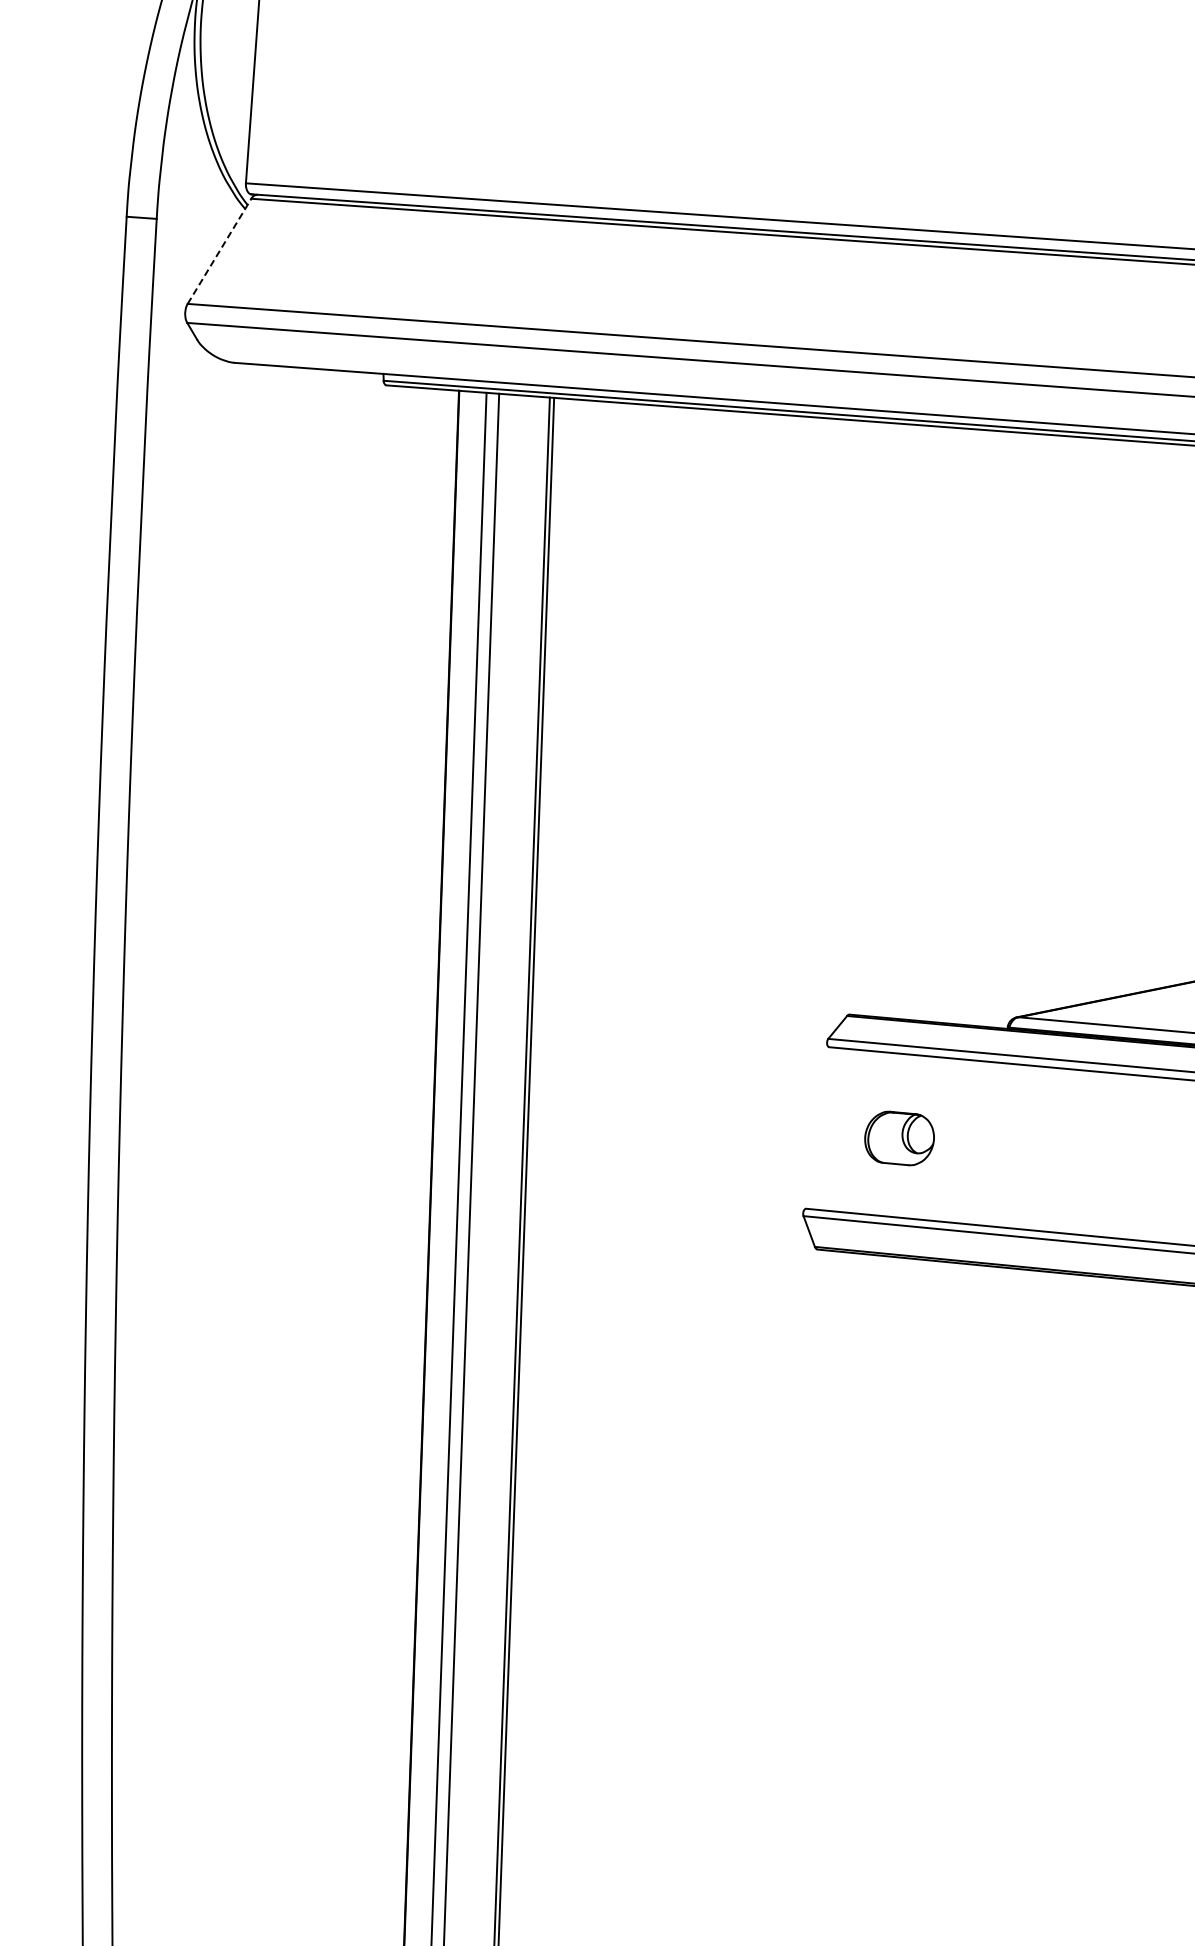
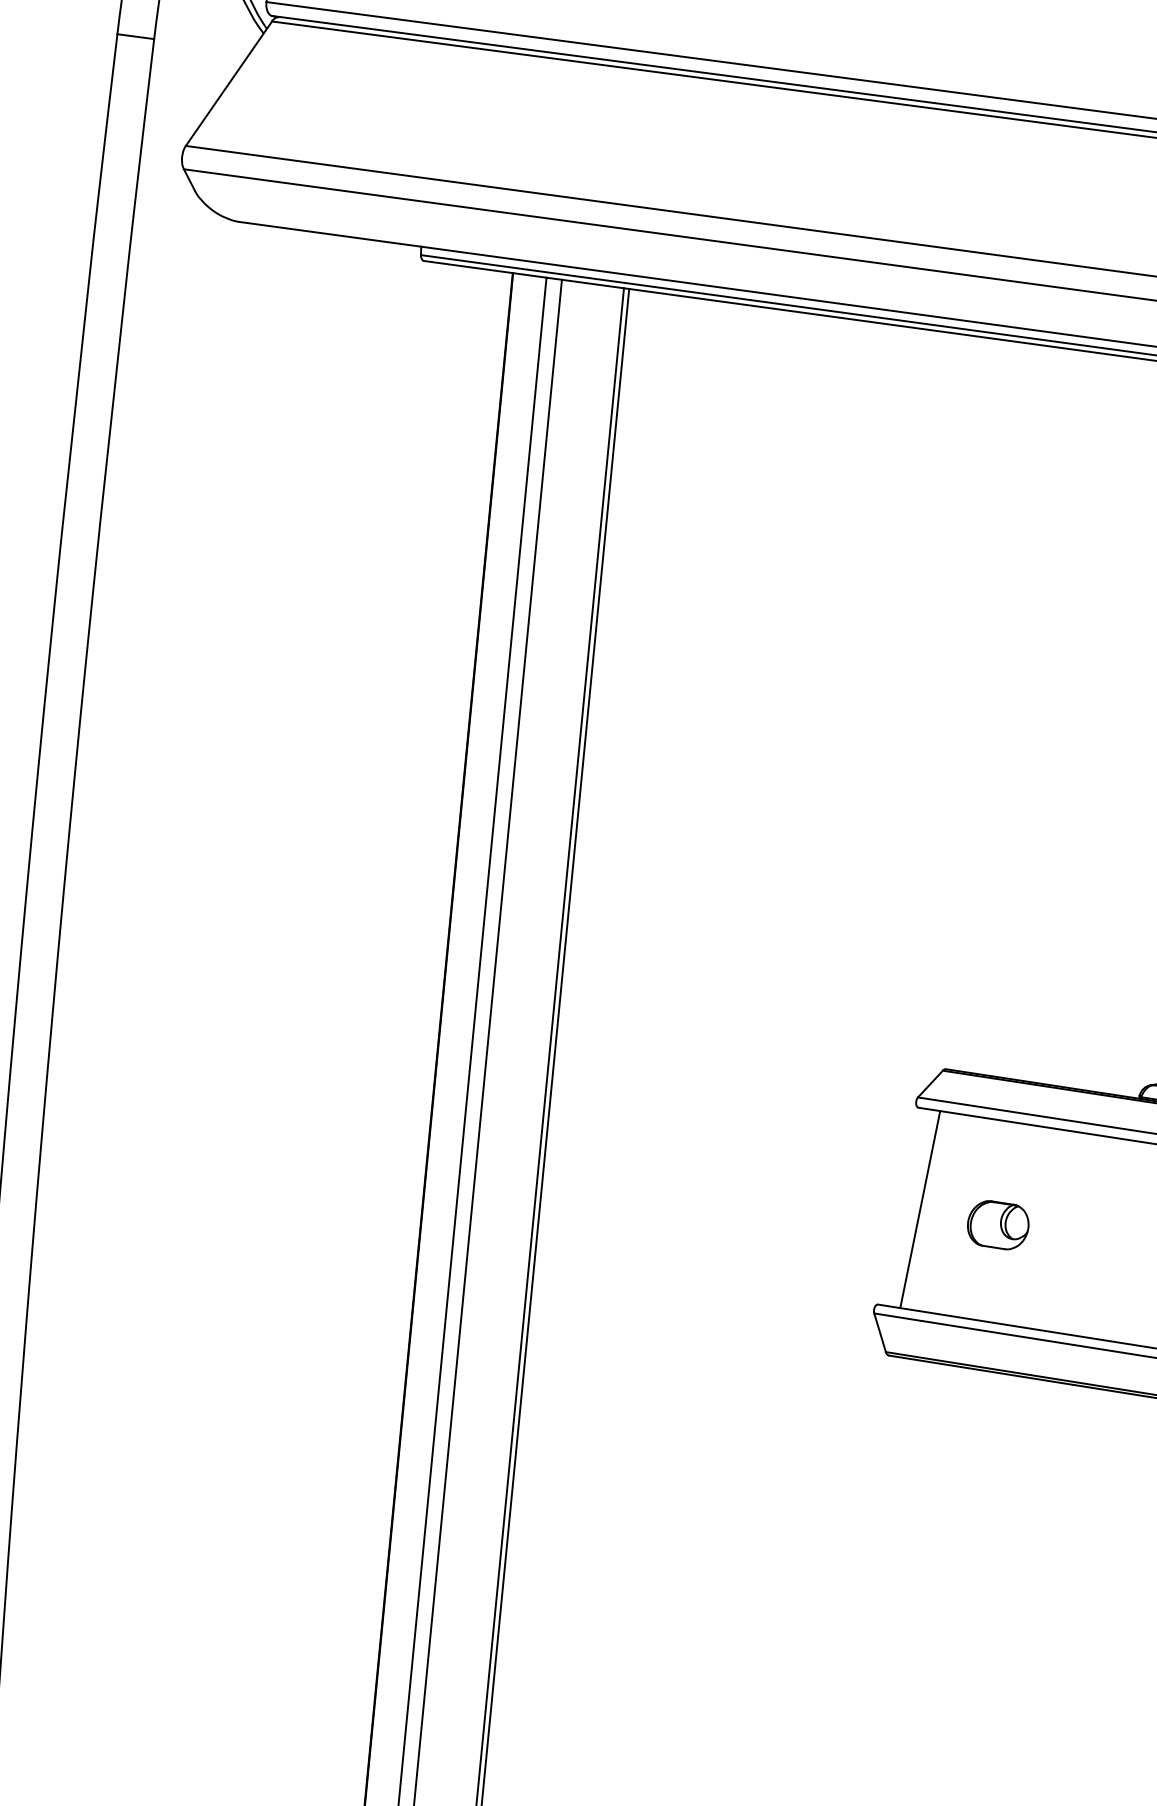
line: (219, 250) -> (228, 82), dashed -> solid
line: (835, 1129) -> (920, 1209), added
part: (899, 1138) -> (998, 1225), size x0.71

